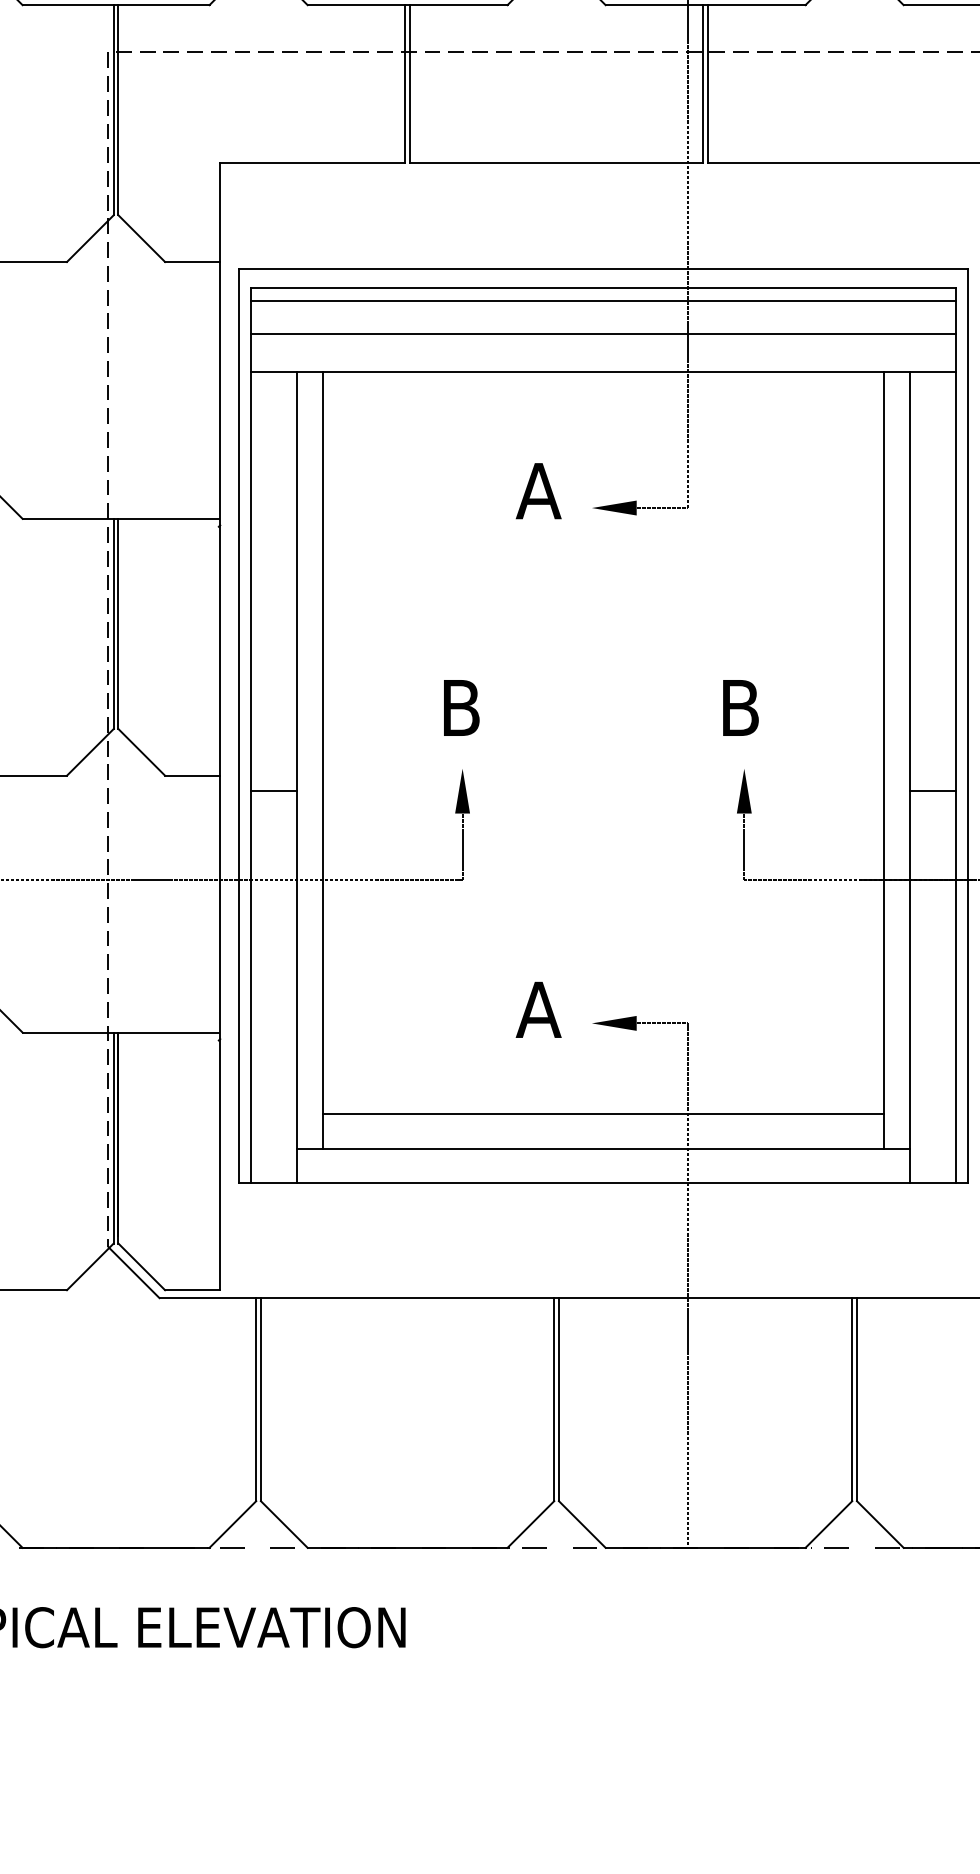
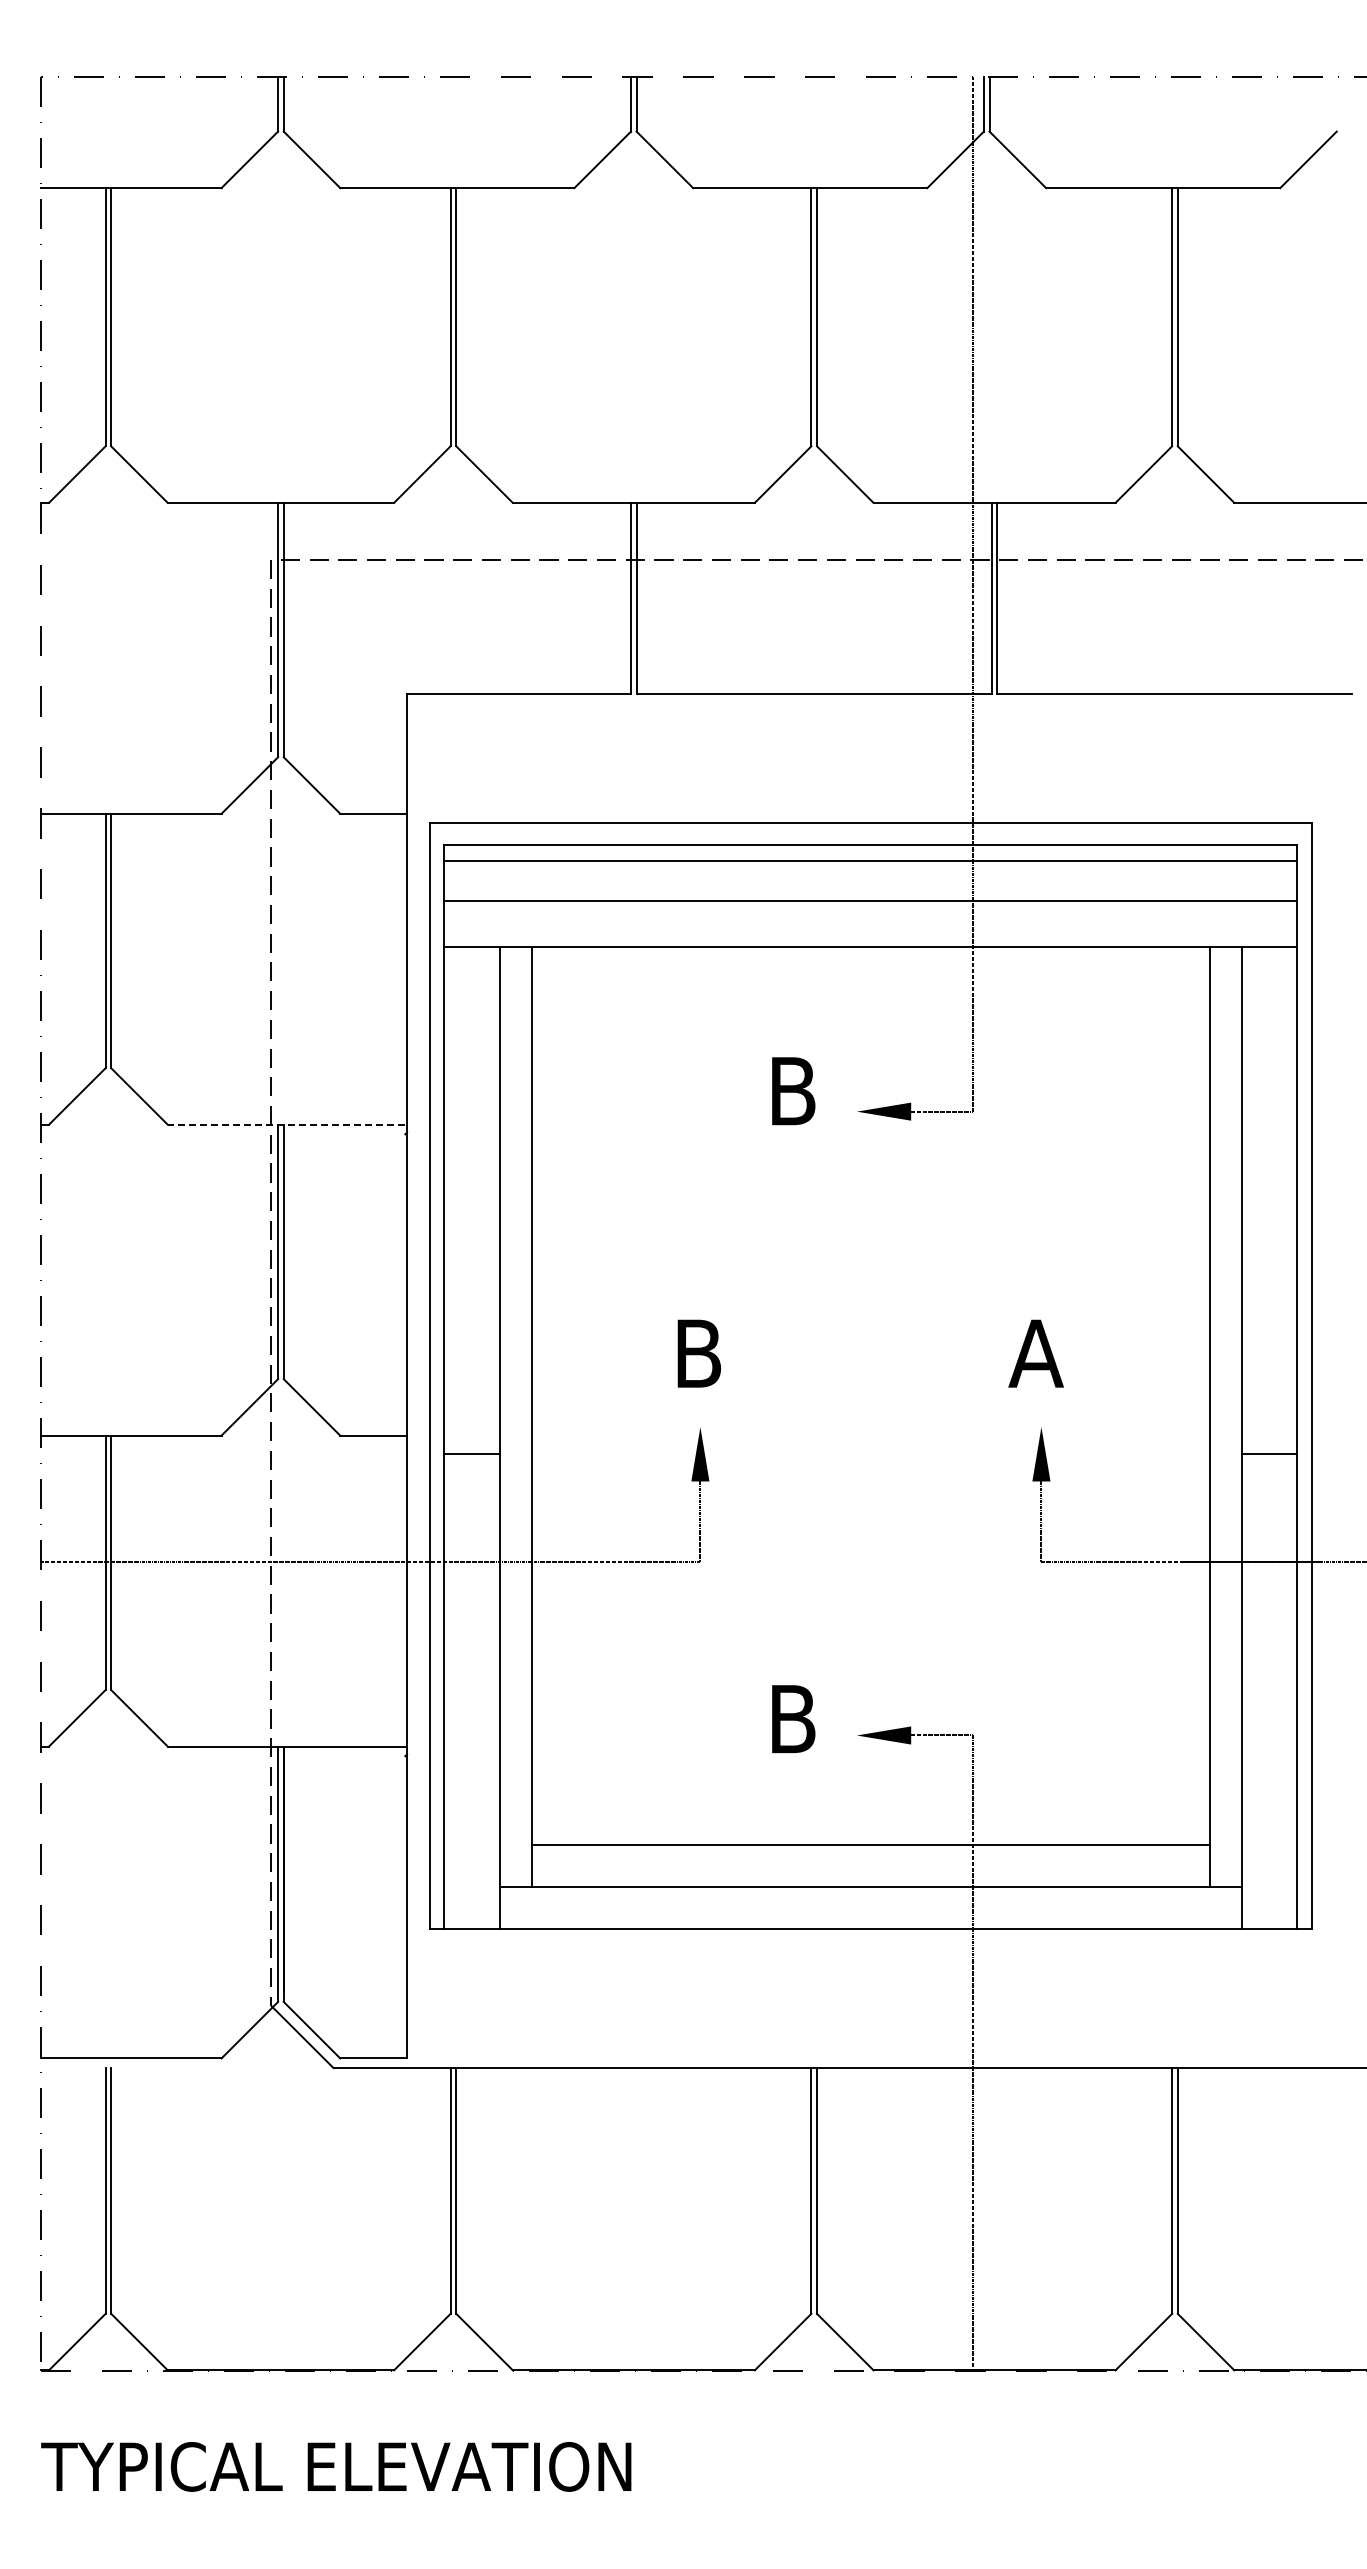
text: (538, 491) -> (792, 1091), A -> B
line: (120, 518) -> (286, 1124), solid -> dashed
text: (739, 707) -> (1035, 1353), B -> A
text: (538, 1010) -> (792, 1719), A -> B

